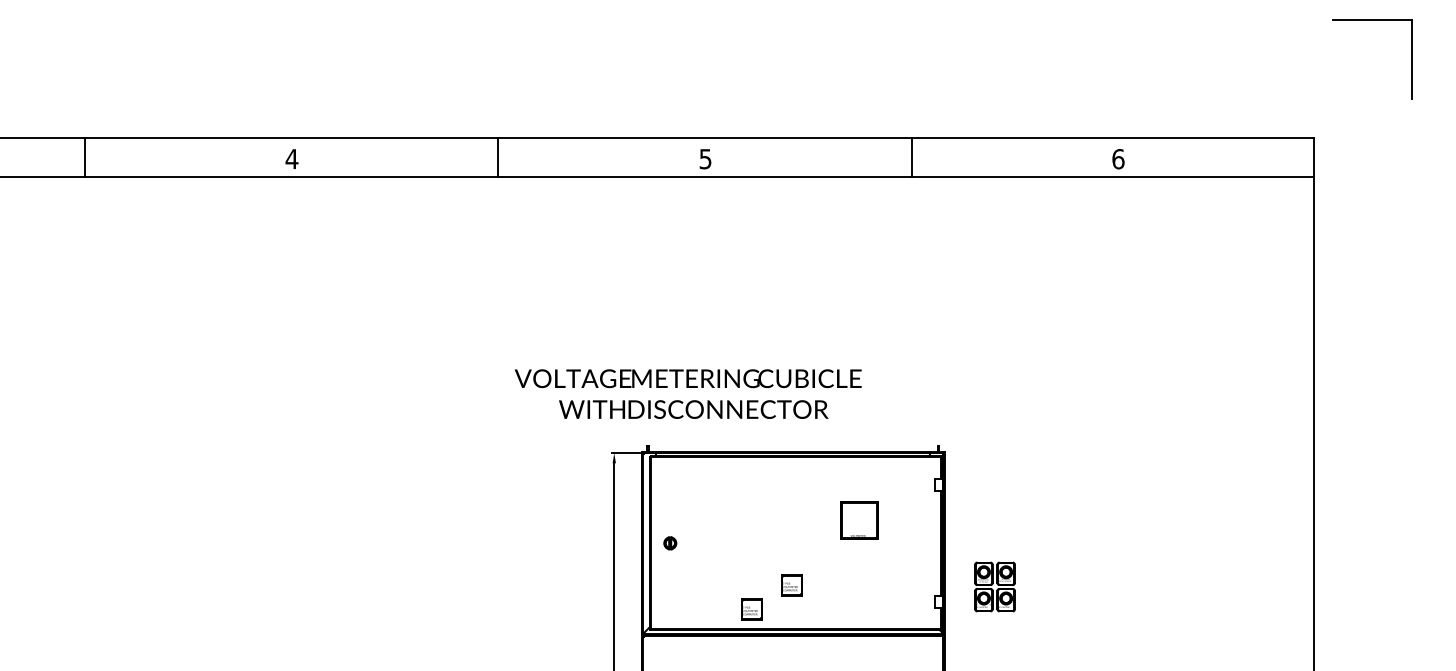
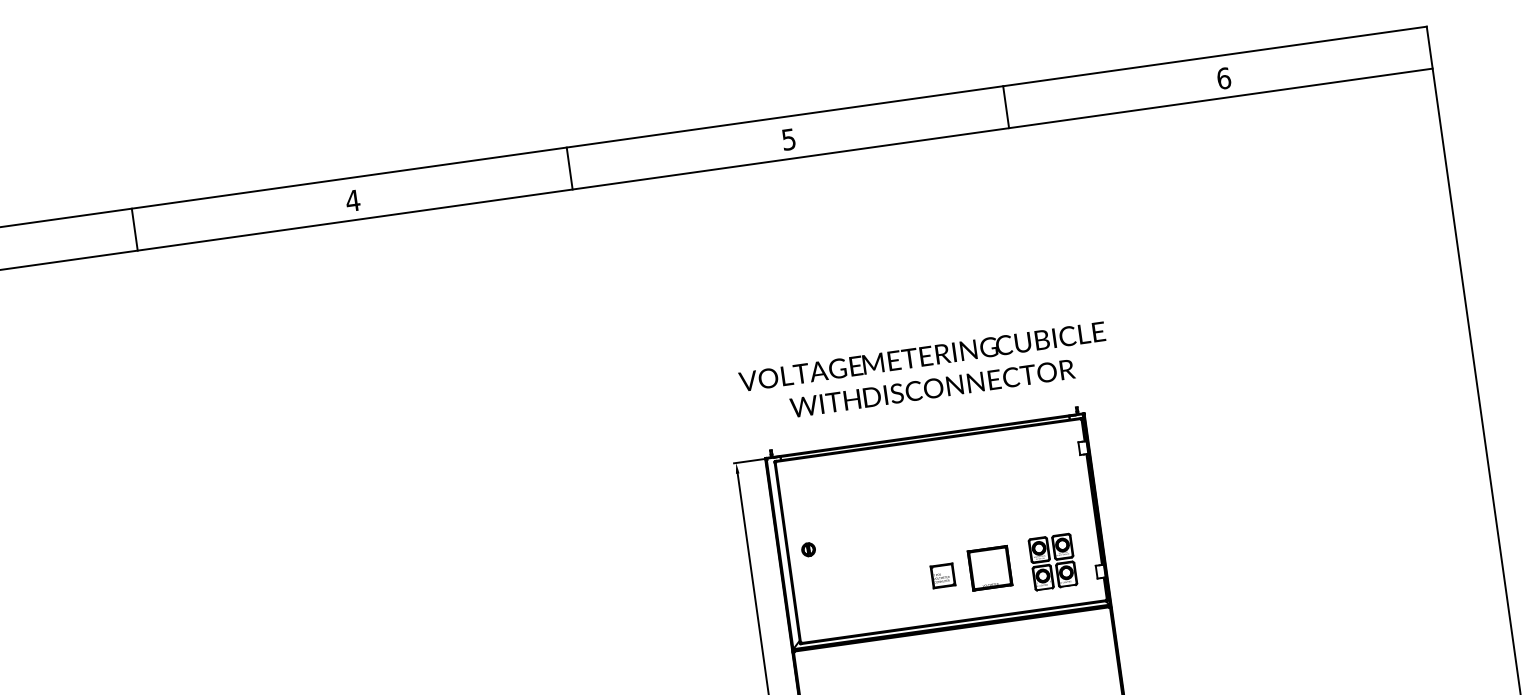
text: (687, 393) -> (923, 372), moved
part: (859, 520) -> (989, 568), moved
part: (994, 586) -> (1052, 561), moved
part: (751, 609) -> (903, 607), removed

